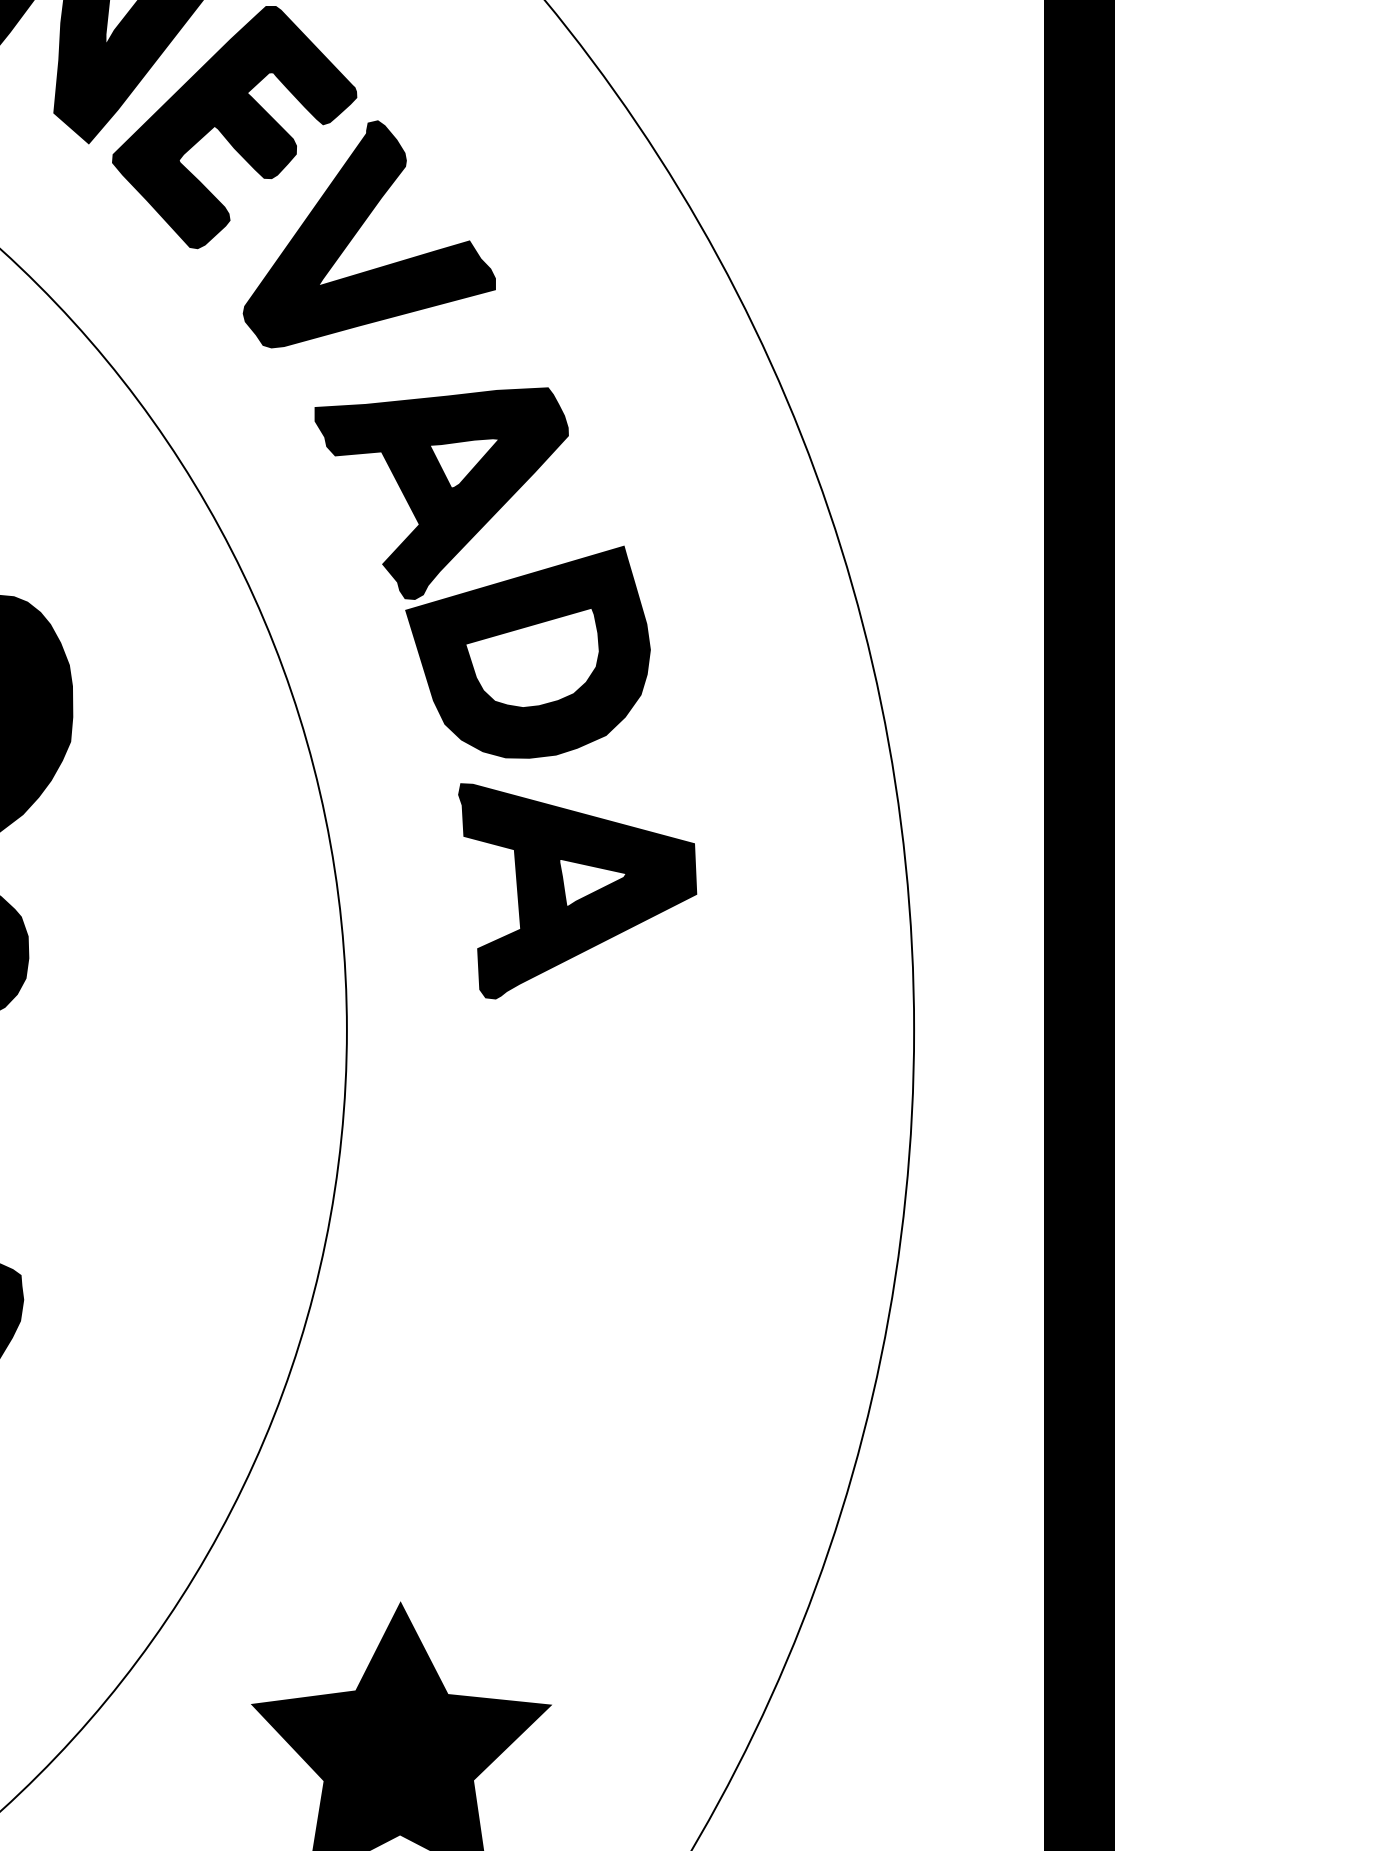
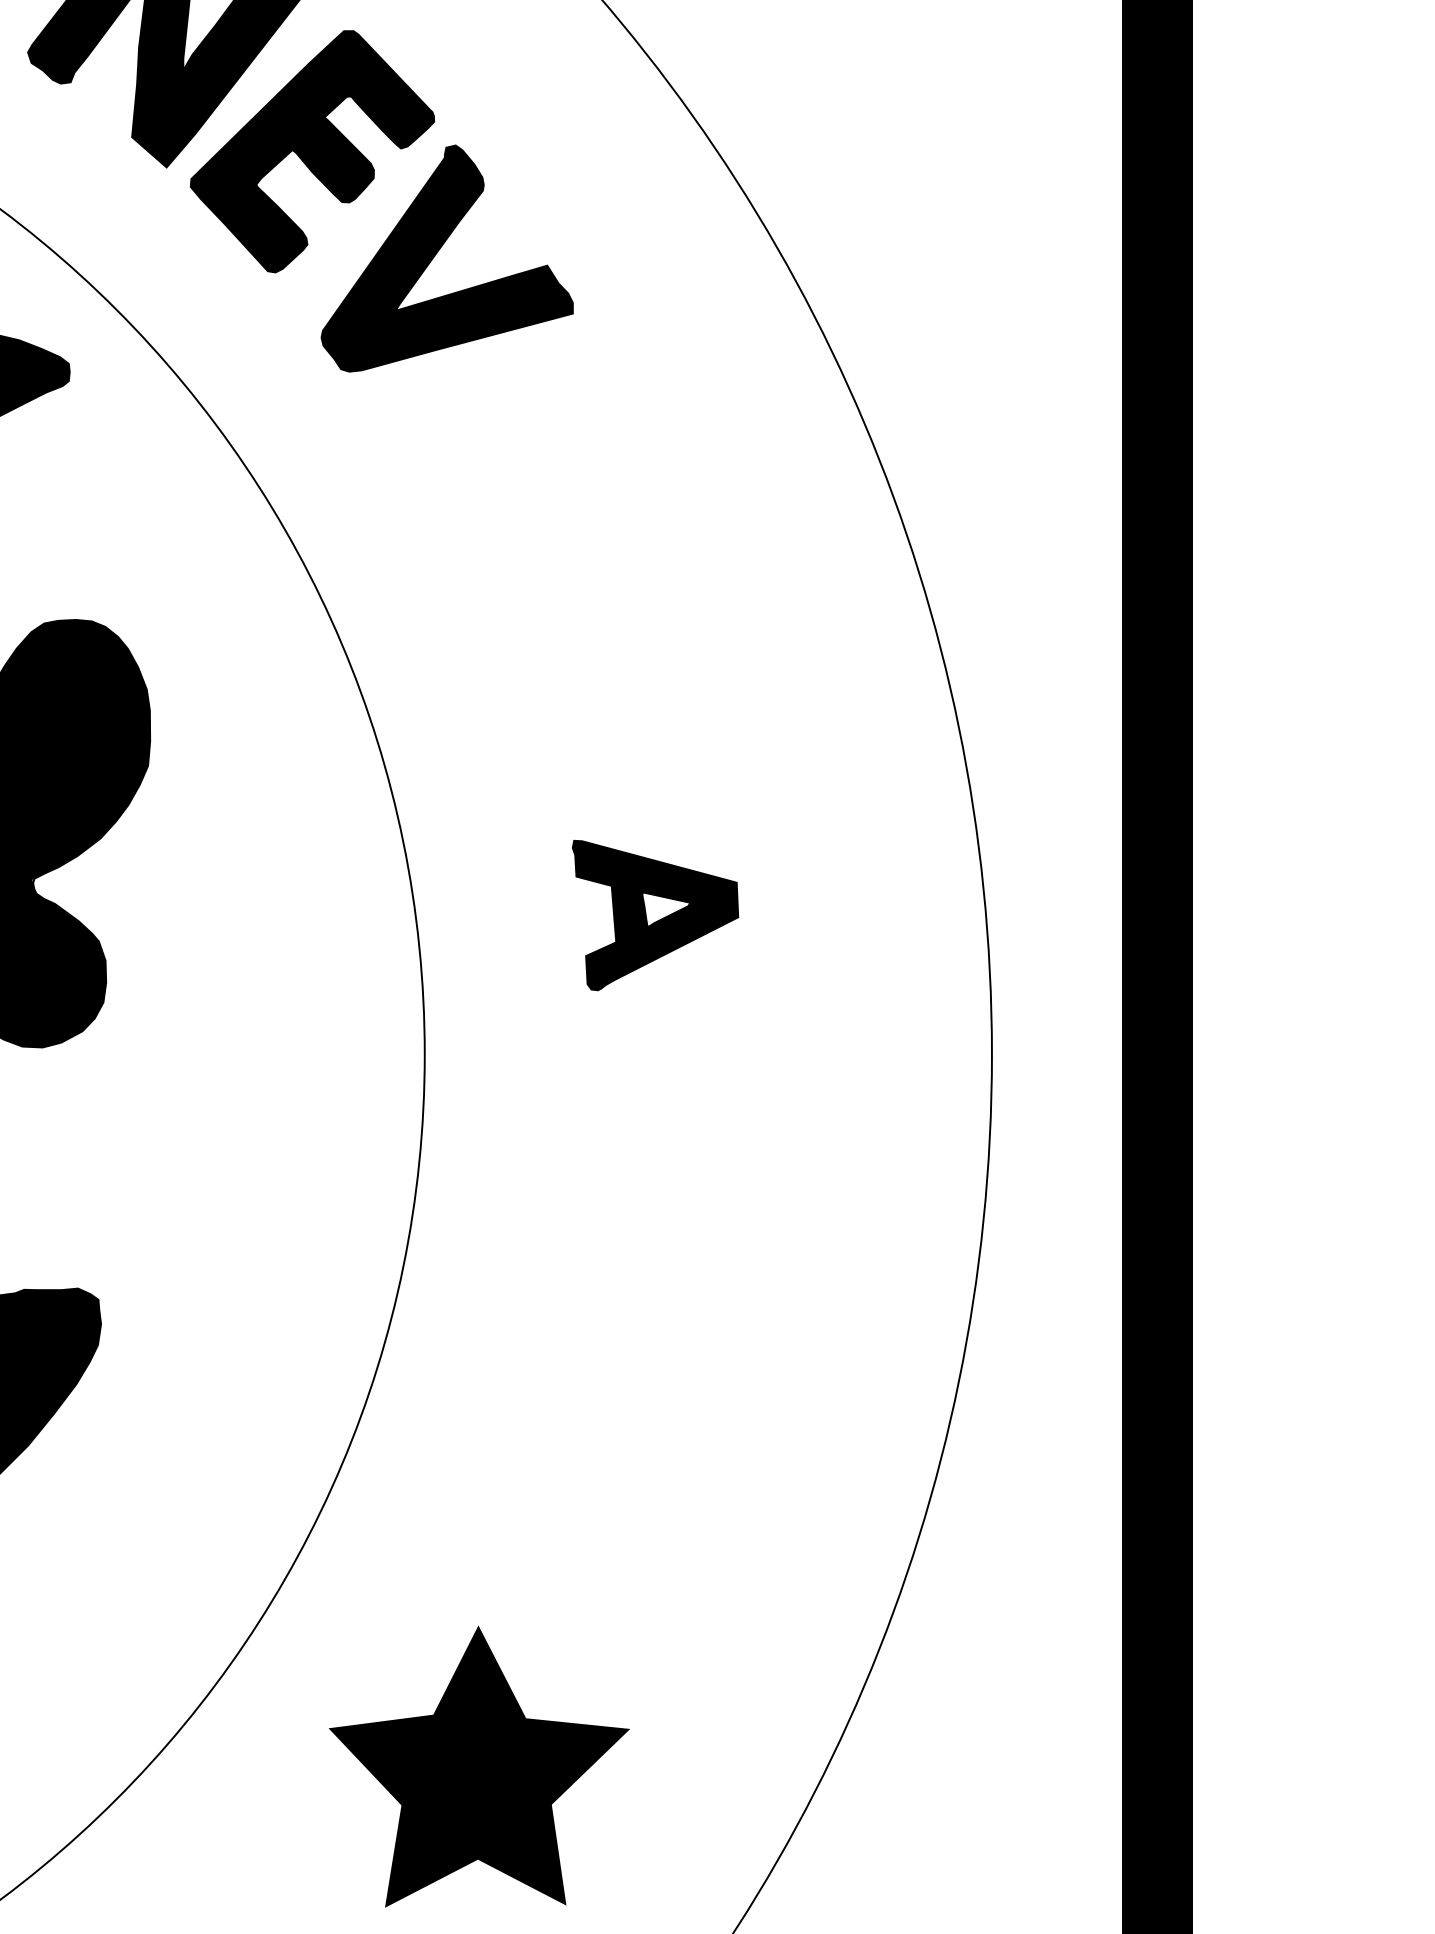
part: (484, 586) -> (562, 610), removed
part: (577, 891) -> (655, 915), size x0.7

